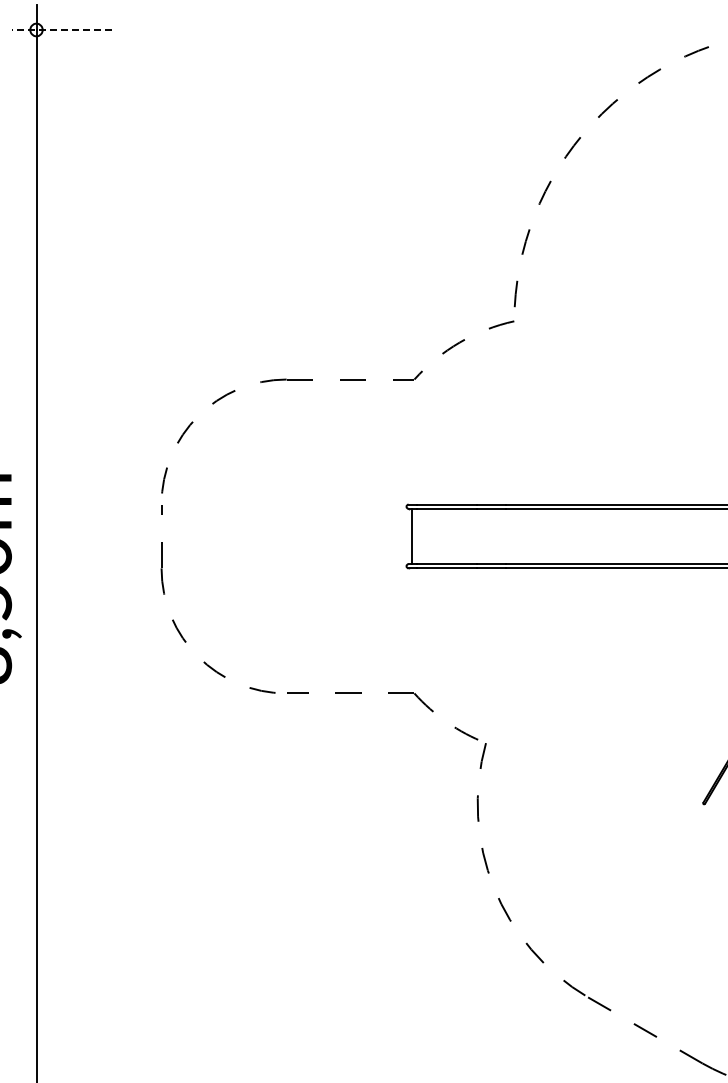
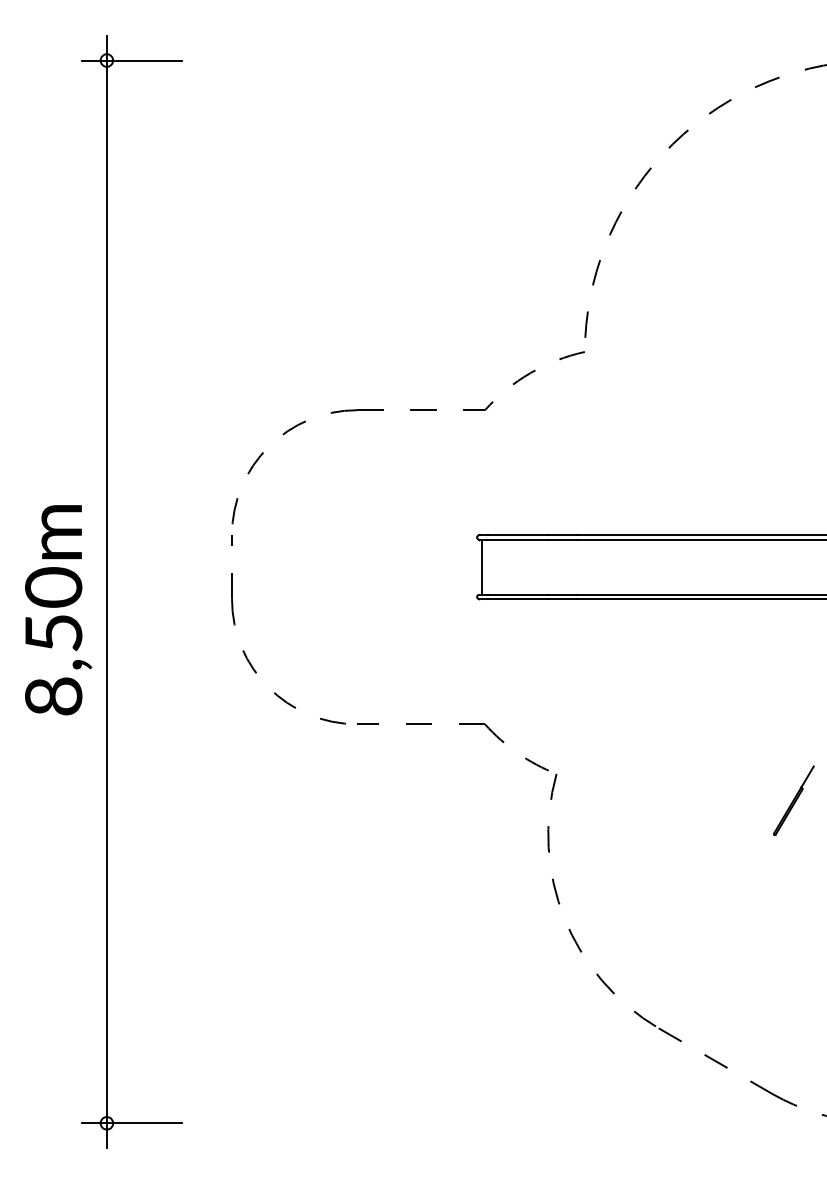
line: (61, 29) -> (131, 60), dashed -> solid

